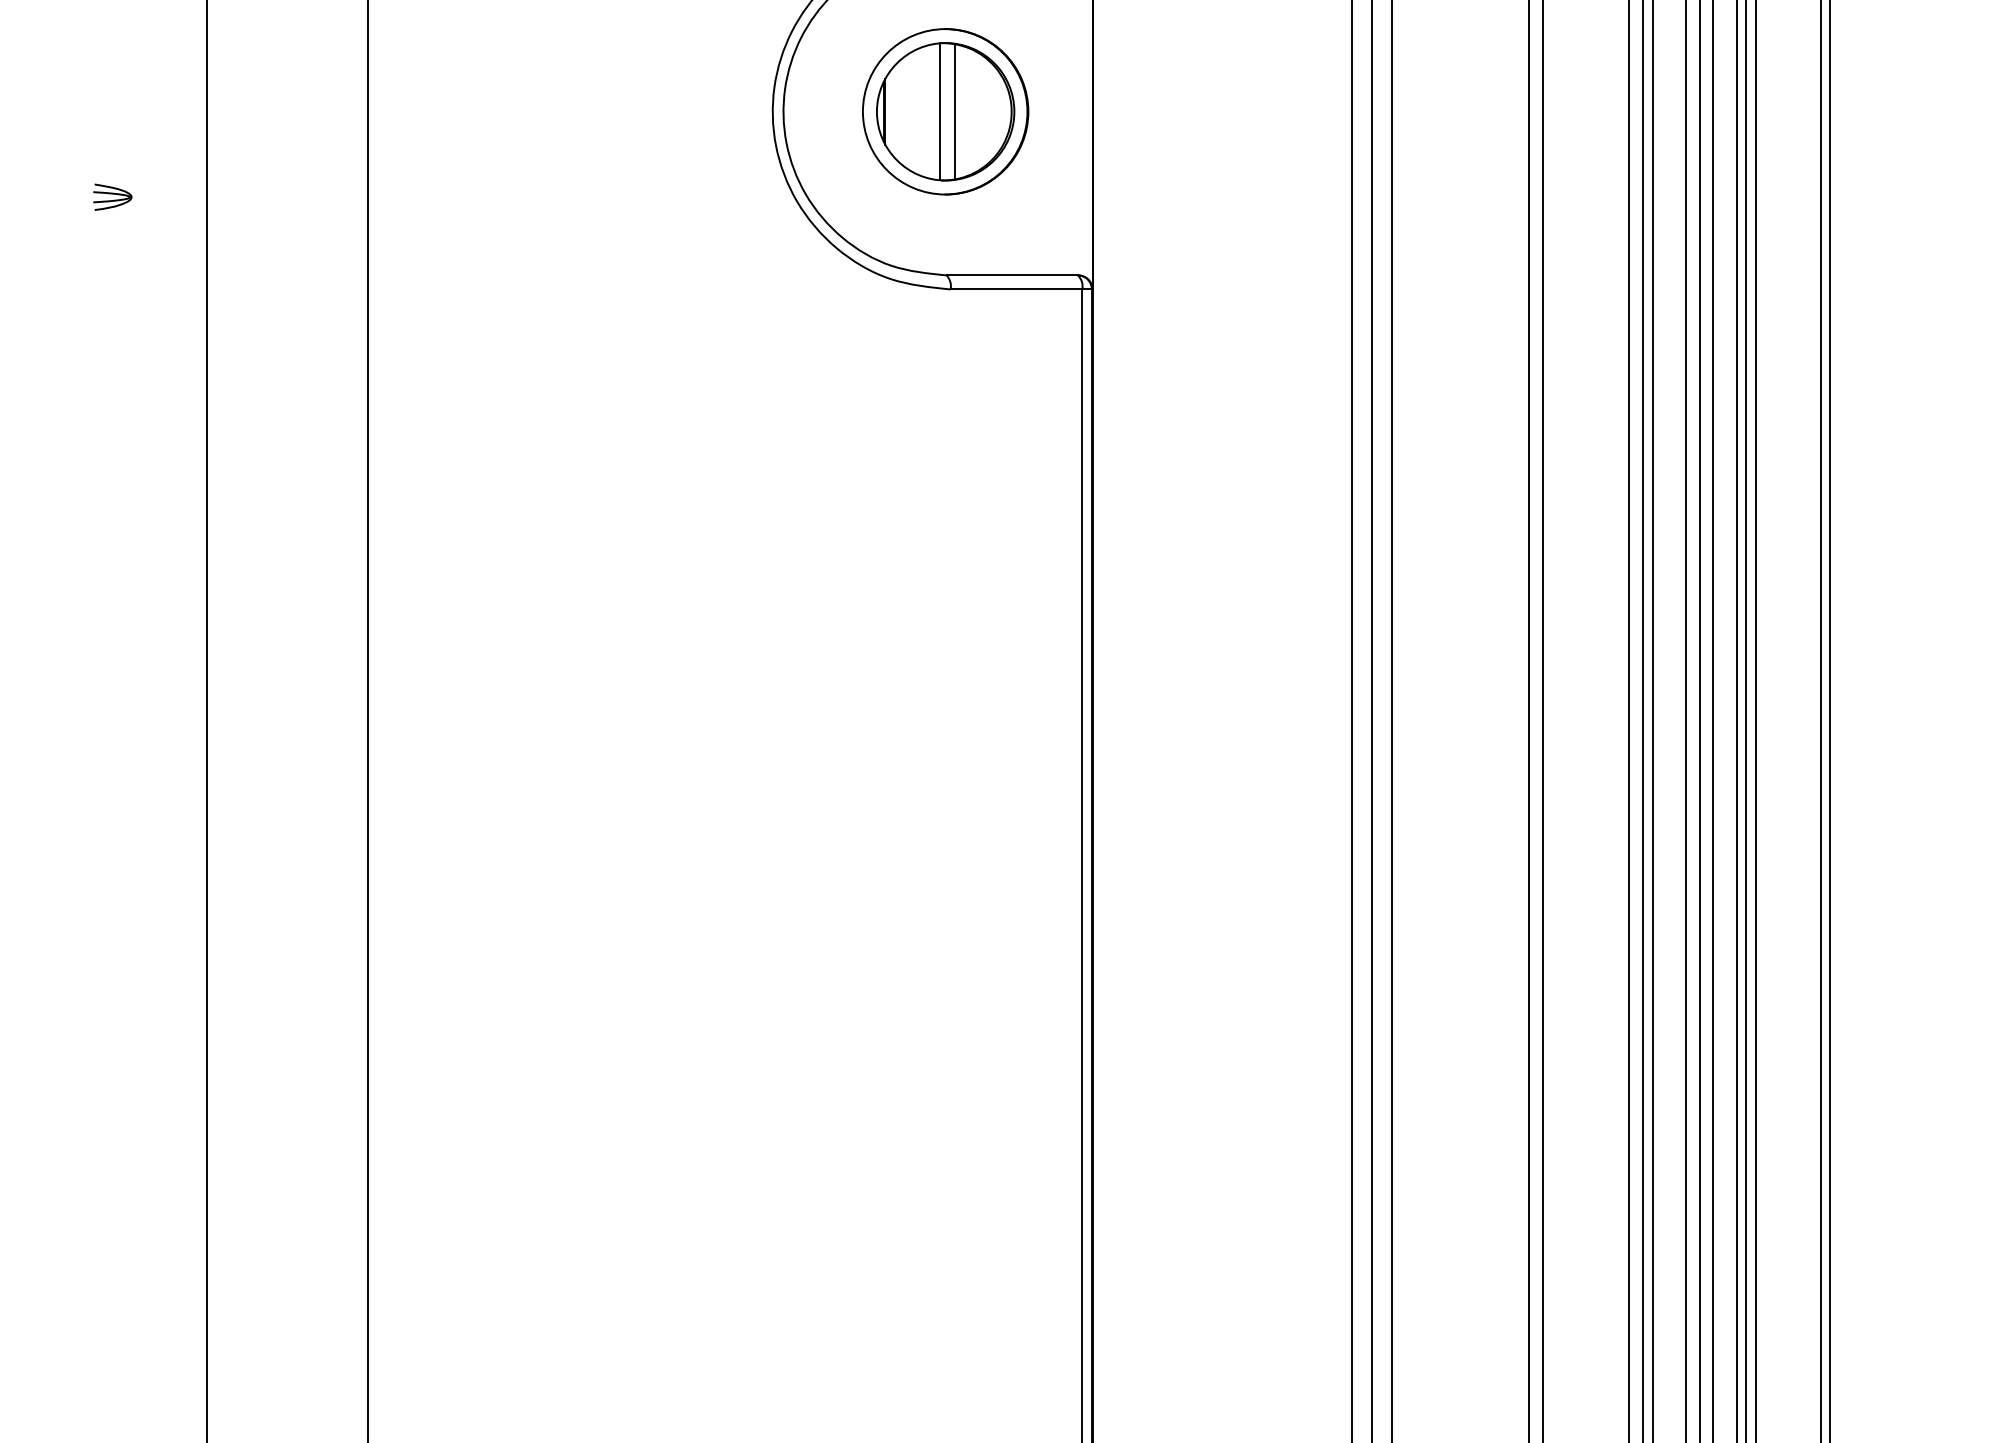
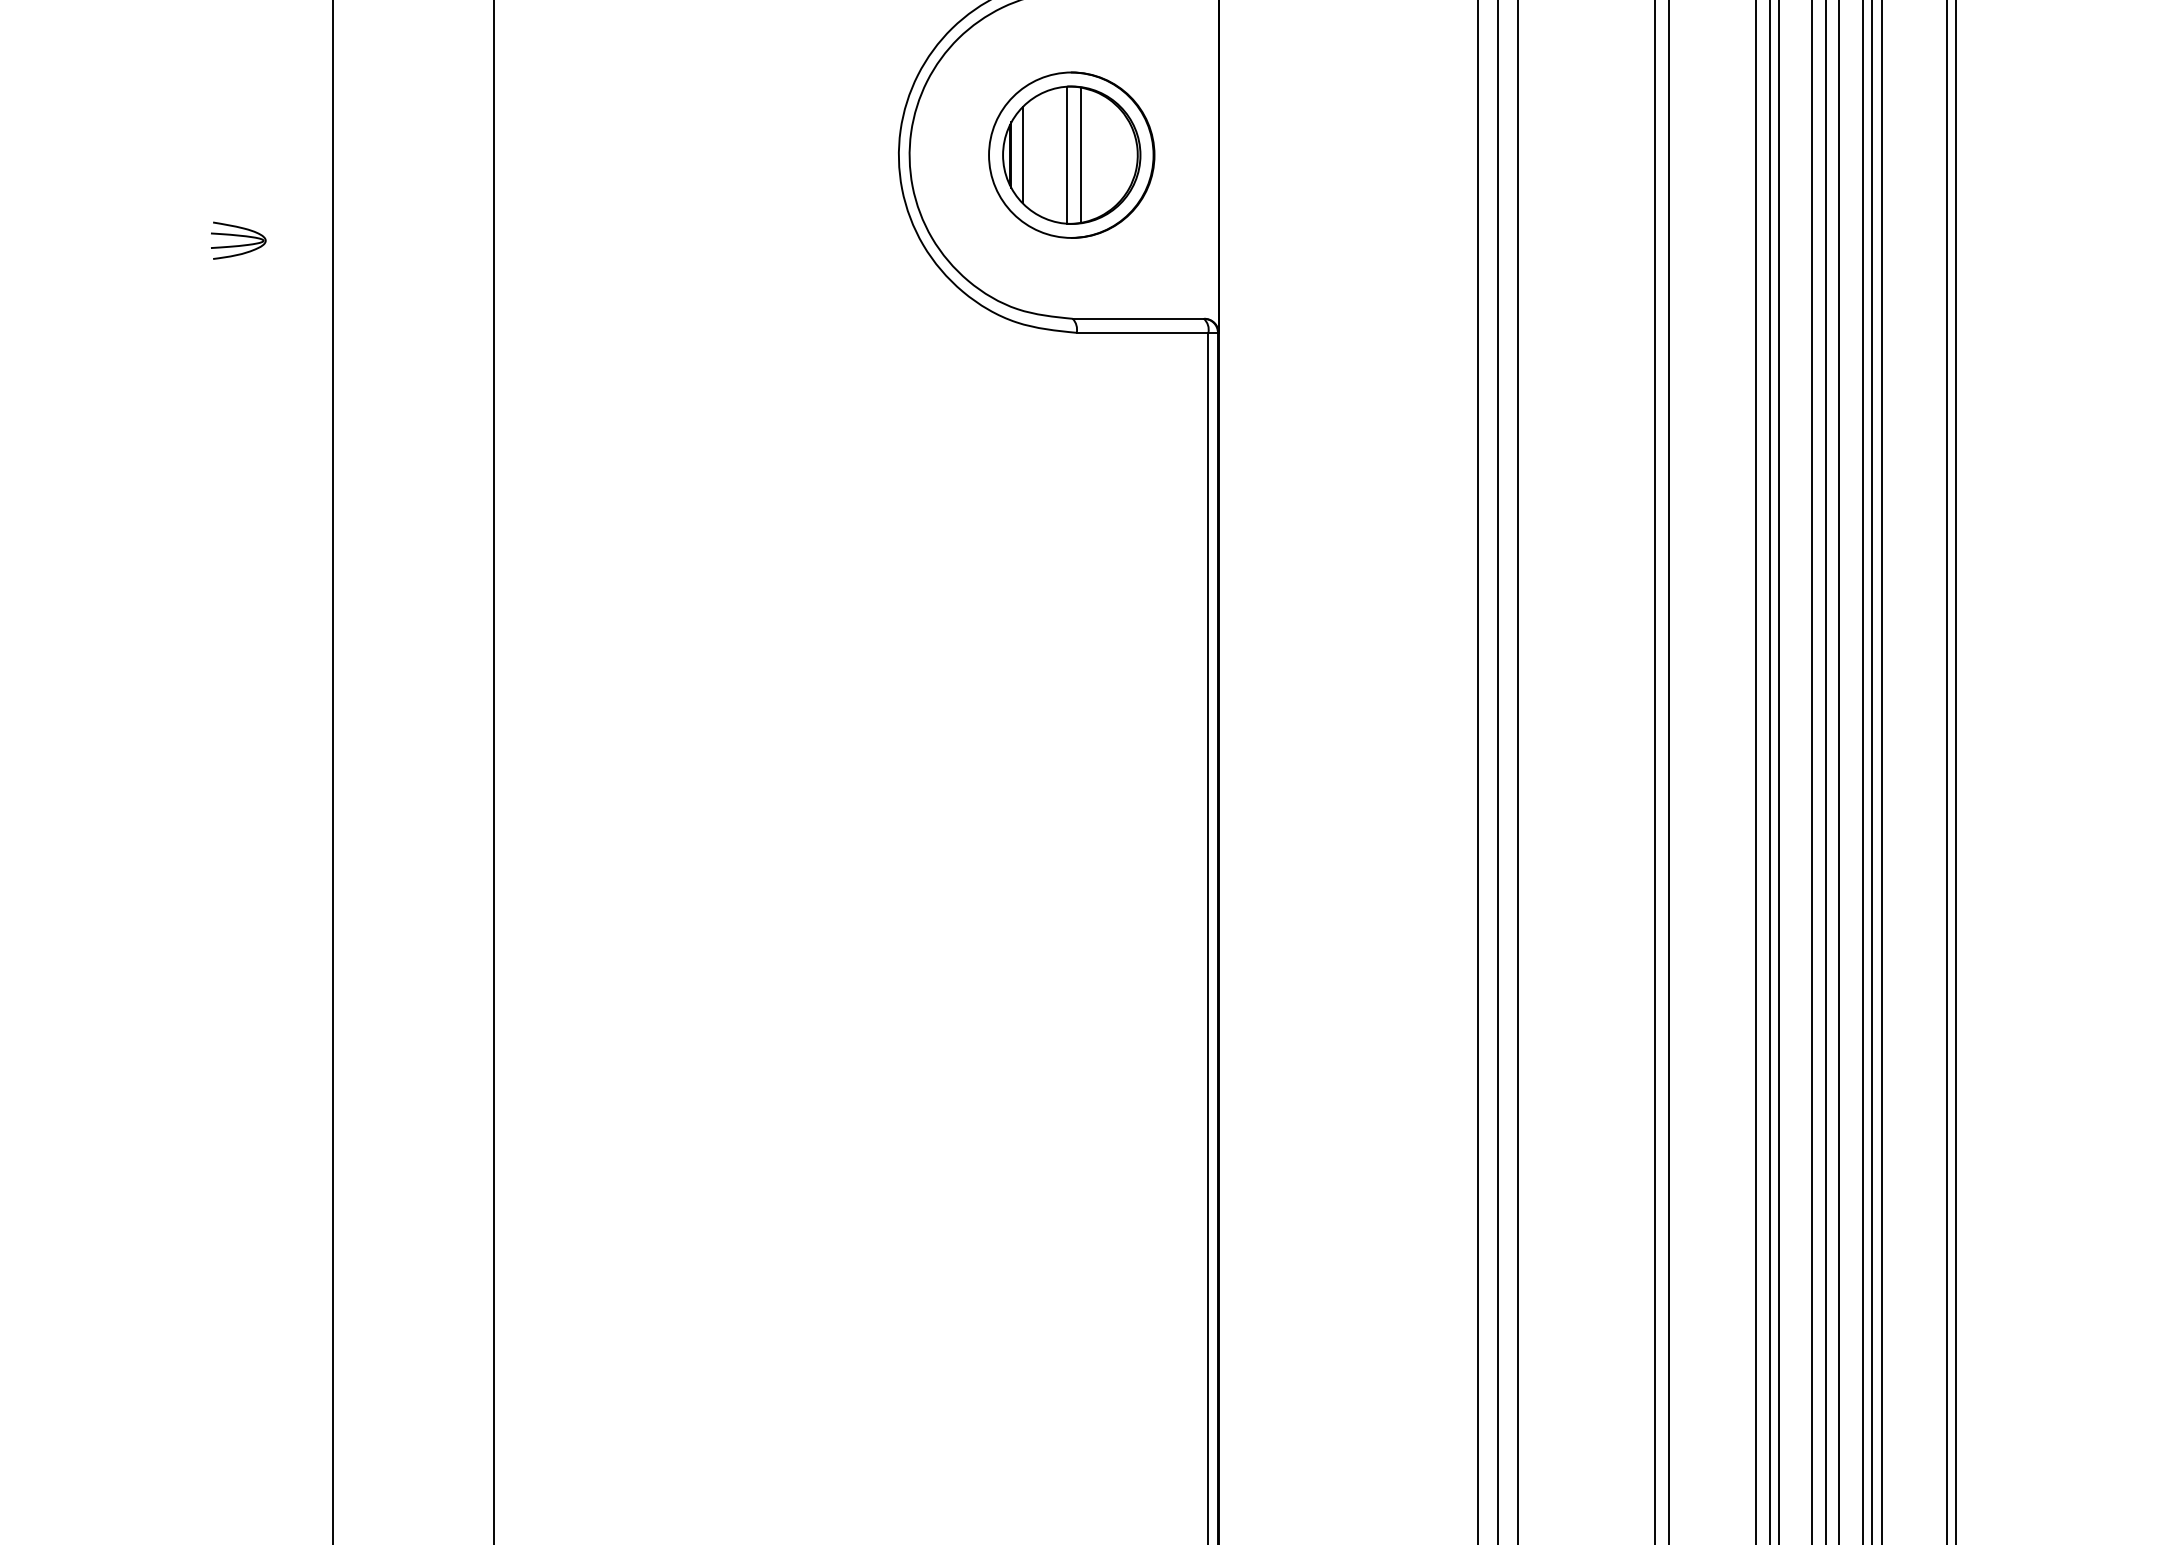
line: (896, 112) -> (1022, 155), added
part: (112, 197) -> (238, 240), size x1.43

